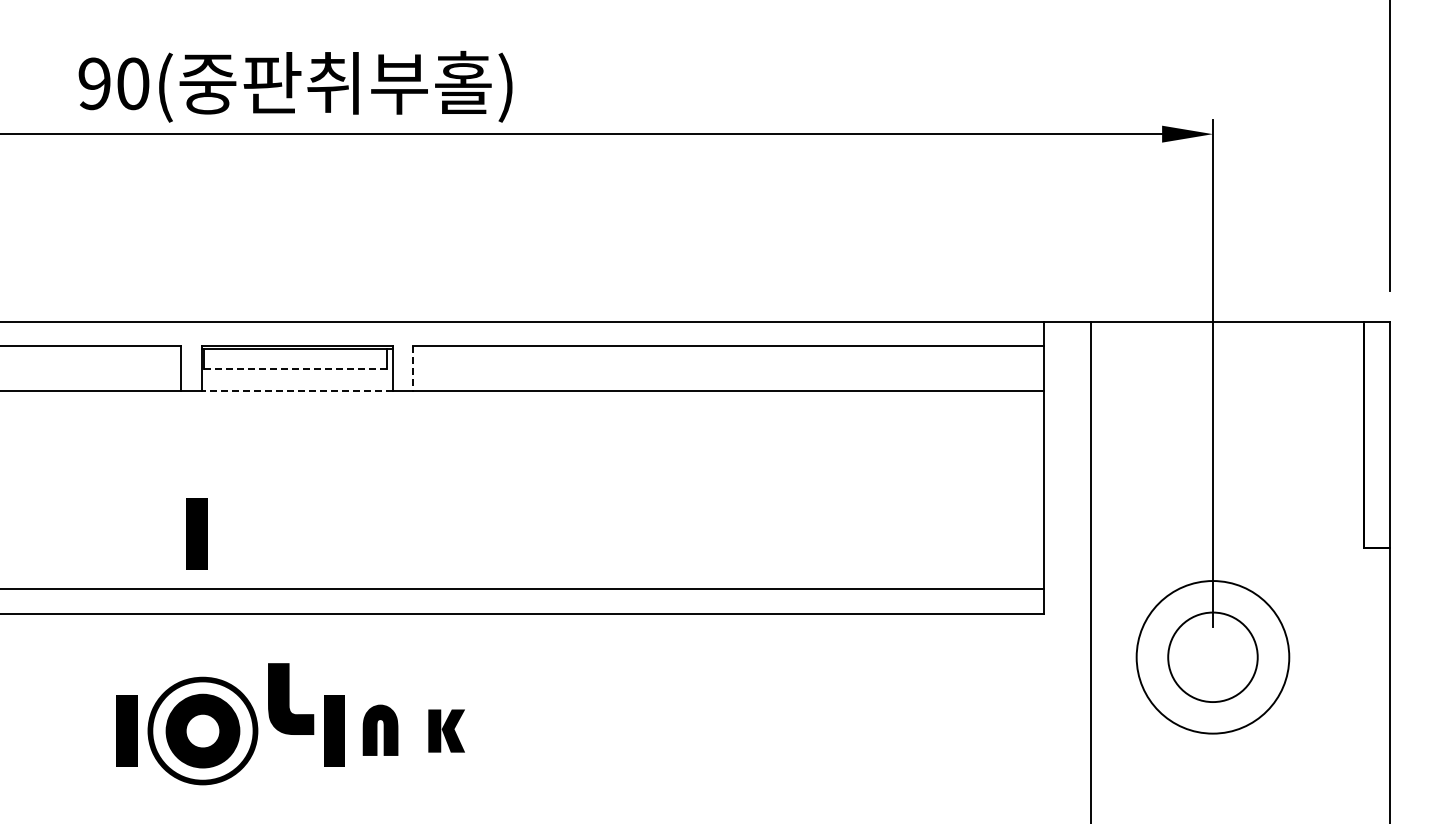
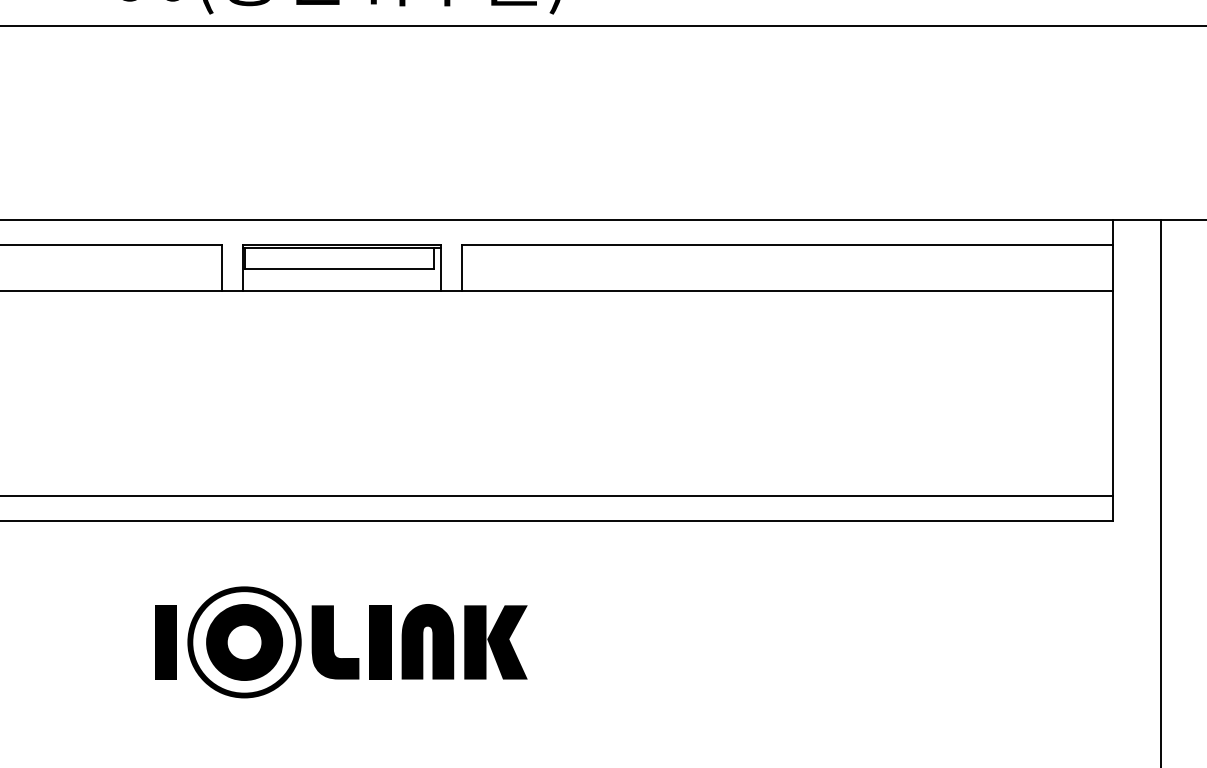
line: (413, 368) -> (461, 268), dashed -> solid
line: (295, 369) -> (340, 269), dashed -> solid
line: (297, 390) -> (342, 290), dashed -> solid
part: (196, 533) -> (237, 438), removed
part: (291, 698) -> (335, 641), moved
part: (380, 729) -> (427, 640), size x1.43
part: (446, 730) -> (495, 641), size x1.67

